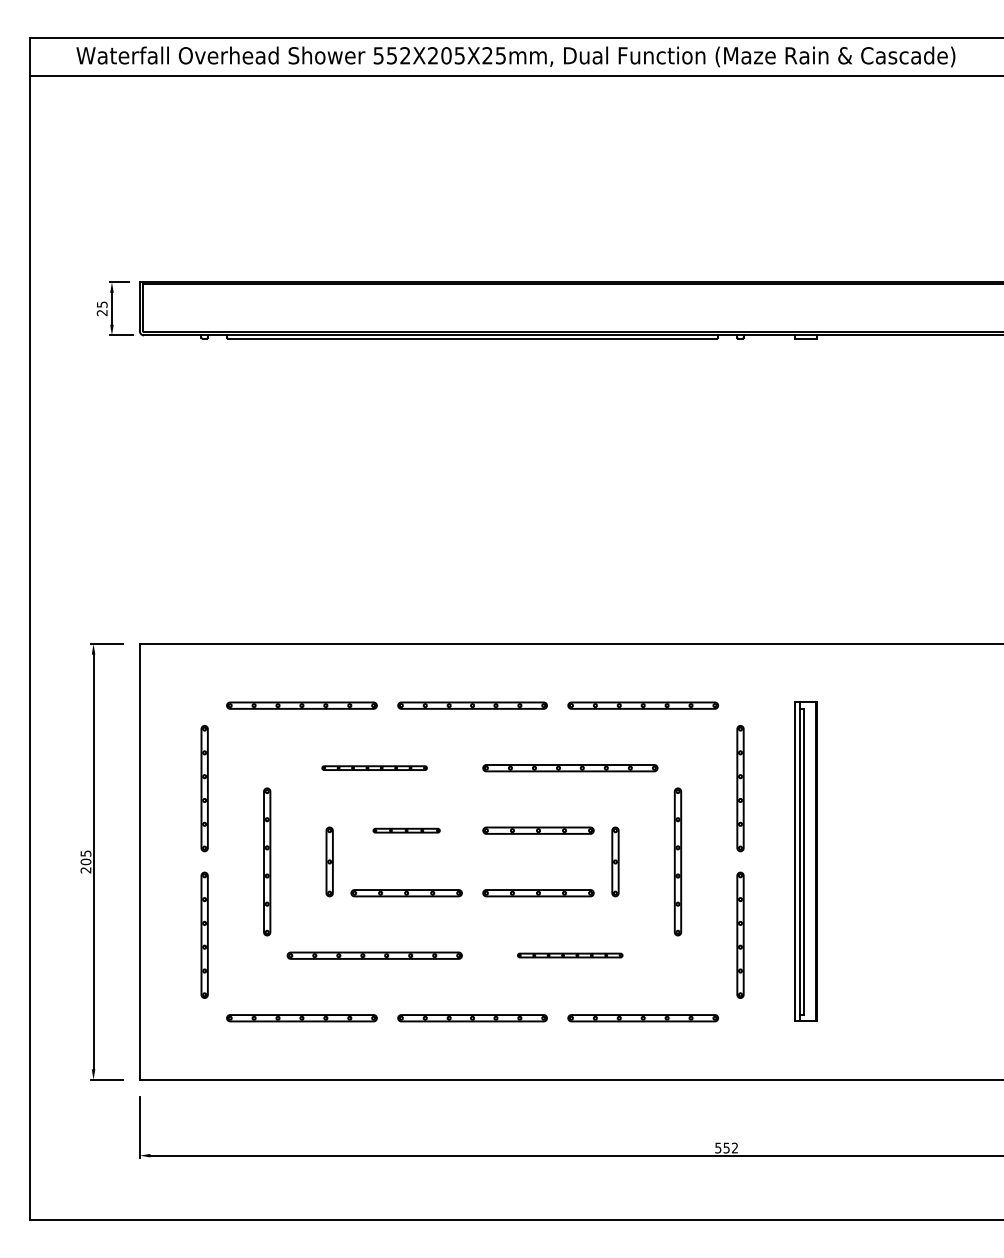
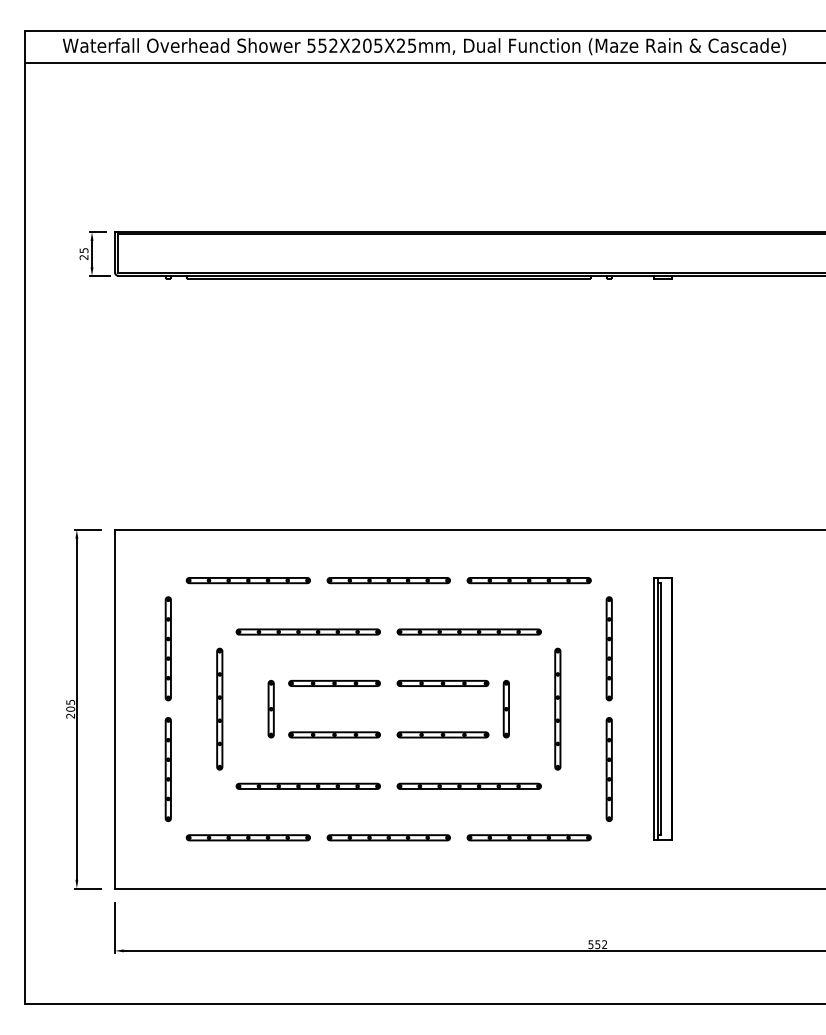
part: (373, 767) -> (307, 631), size x1.67
part: (406, 830) -> (334, 683), size x1.67
part: (569, 954) -> (468, 785), size x1.67

